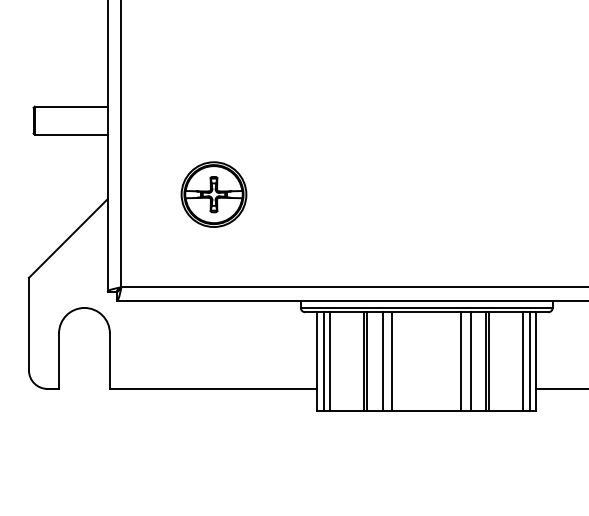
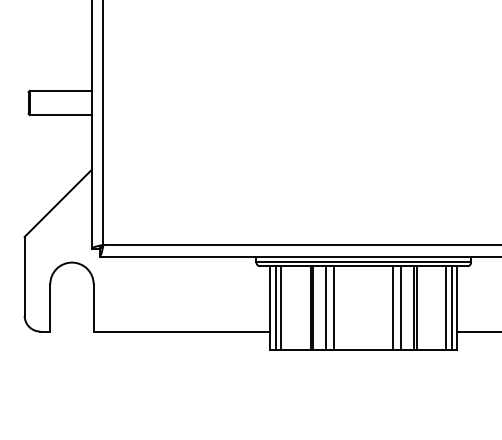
part: (212, 194) -> (181, 165), removed

